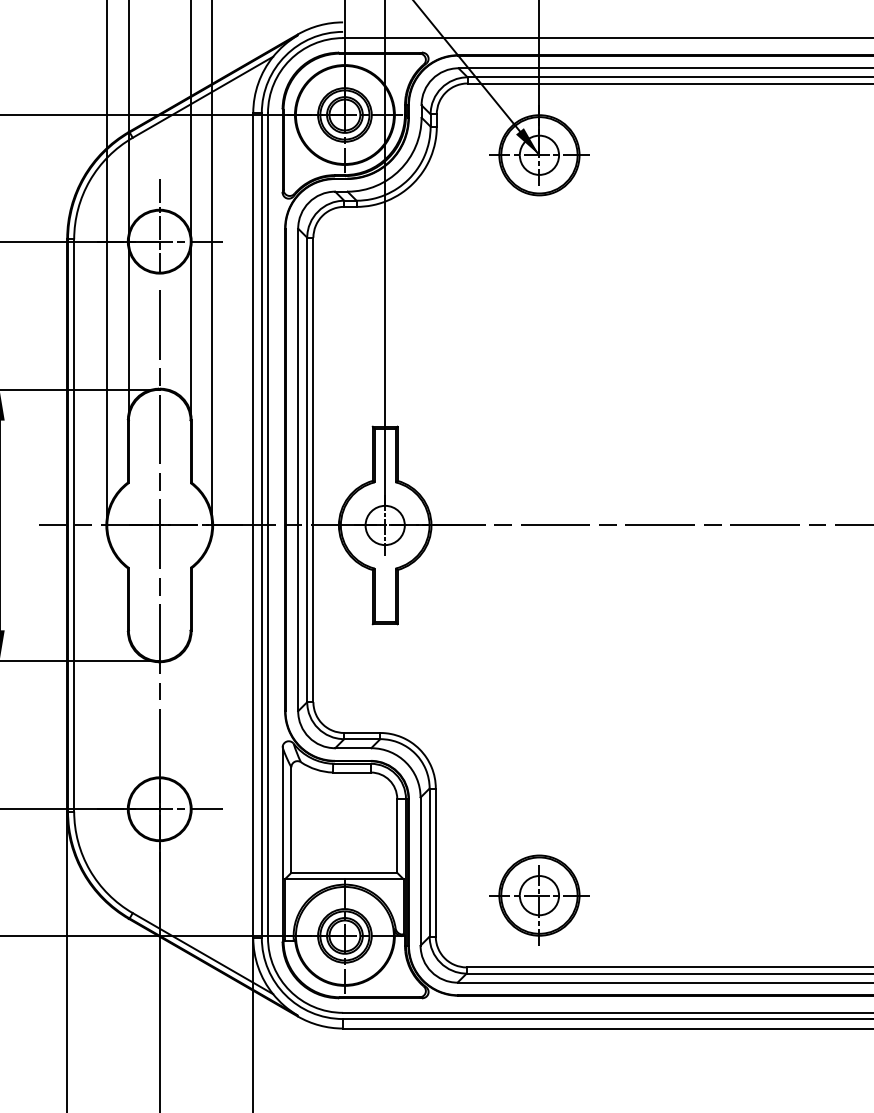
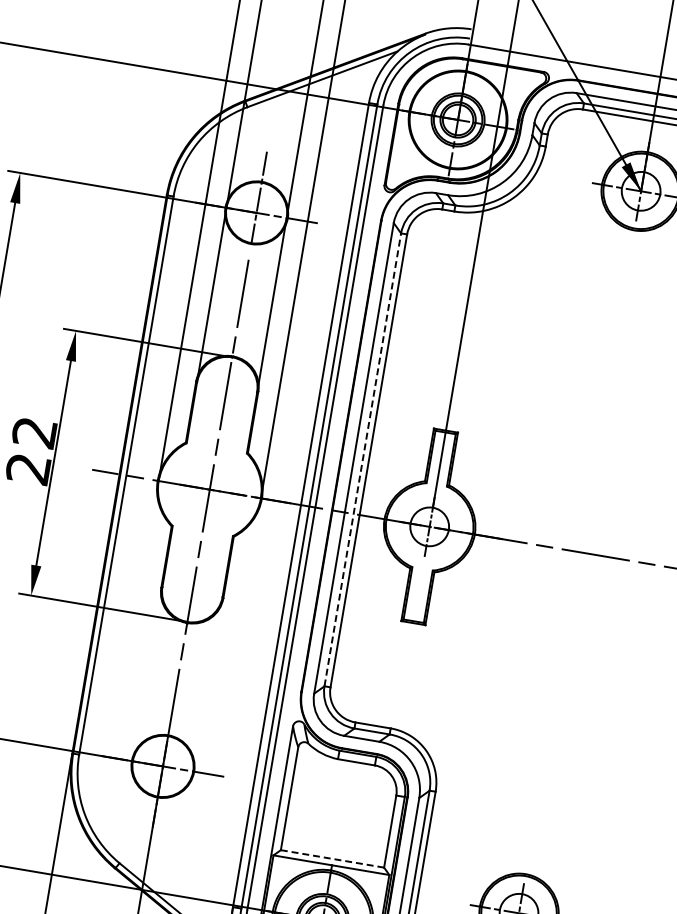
line: (307, 469) -> (363, 459), solid -> dashed
line: (344, 872) -> (332, 858), solid -> dashed

